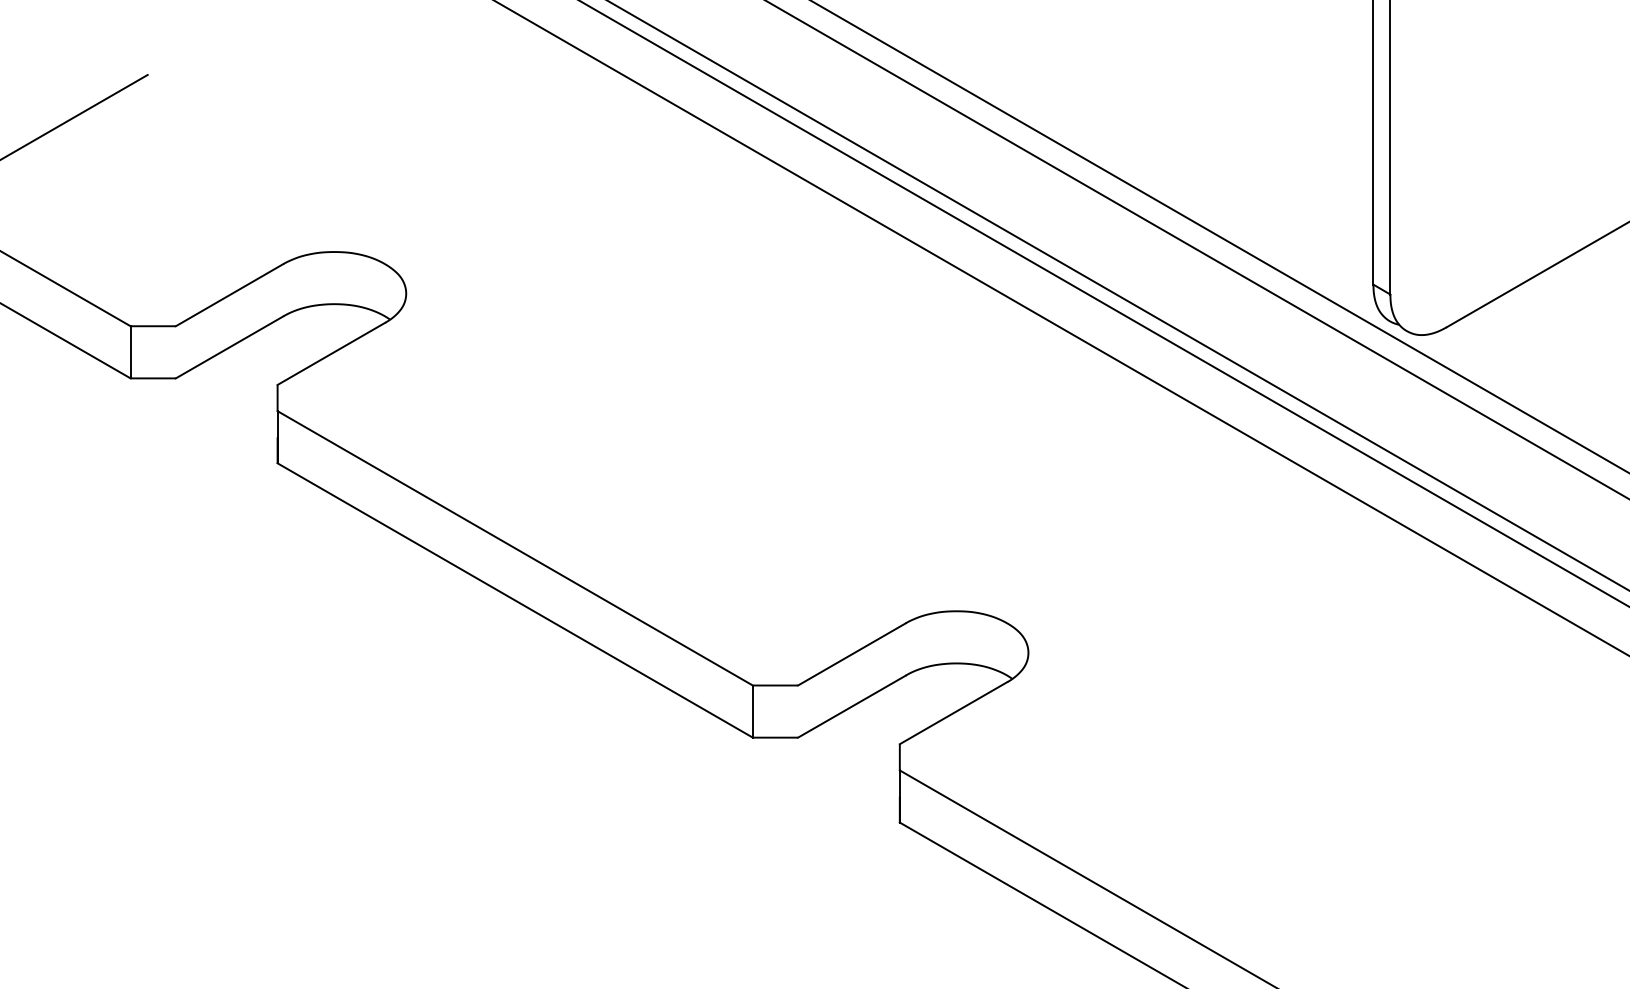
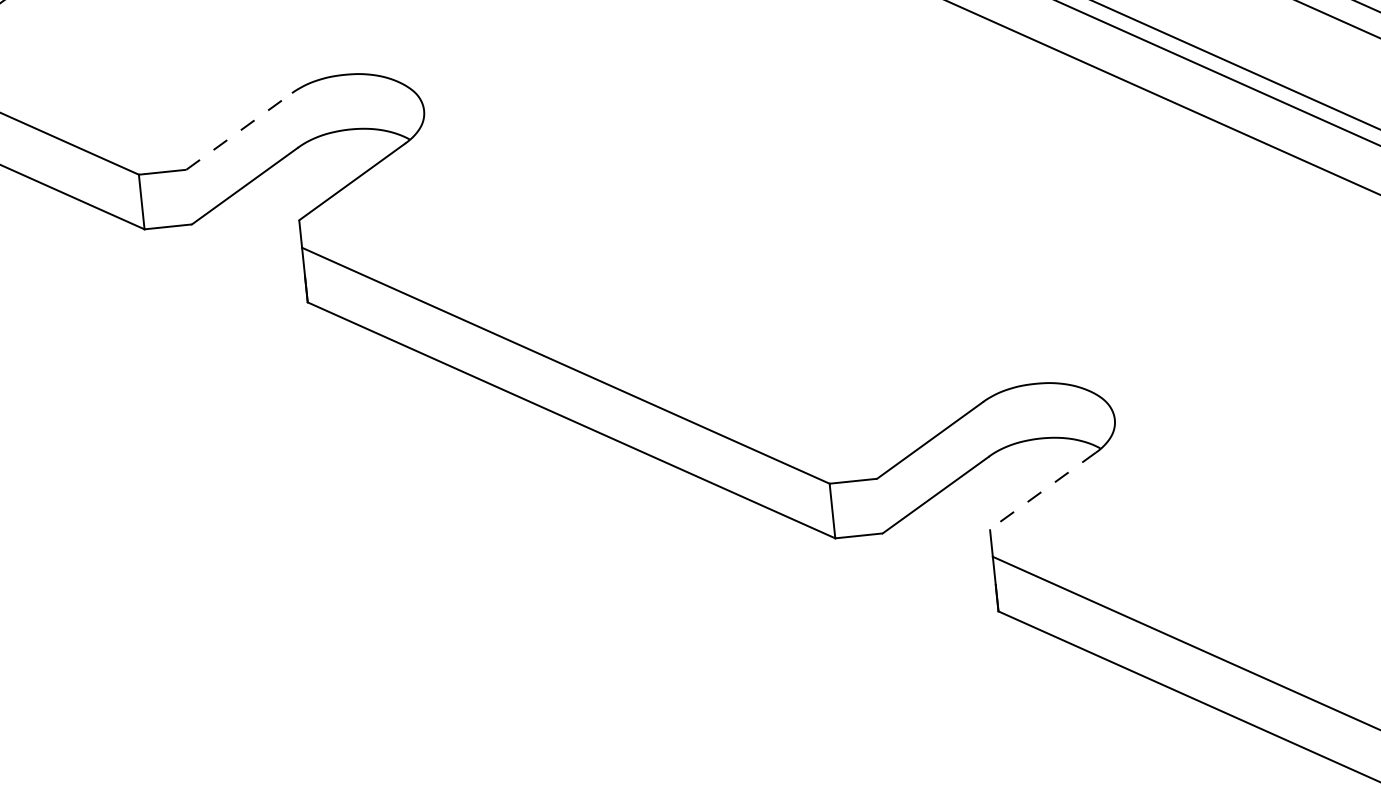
line: (229, 295) -> (239, 131), solid -> dashed
line: (953, 713) -> (1042, 491), solid -> dashed

